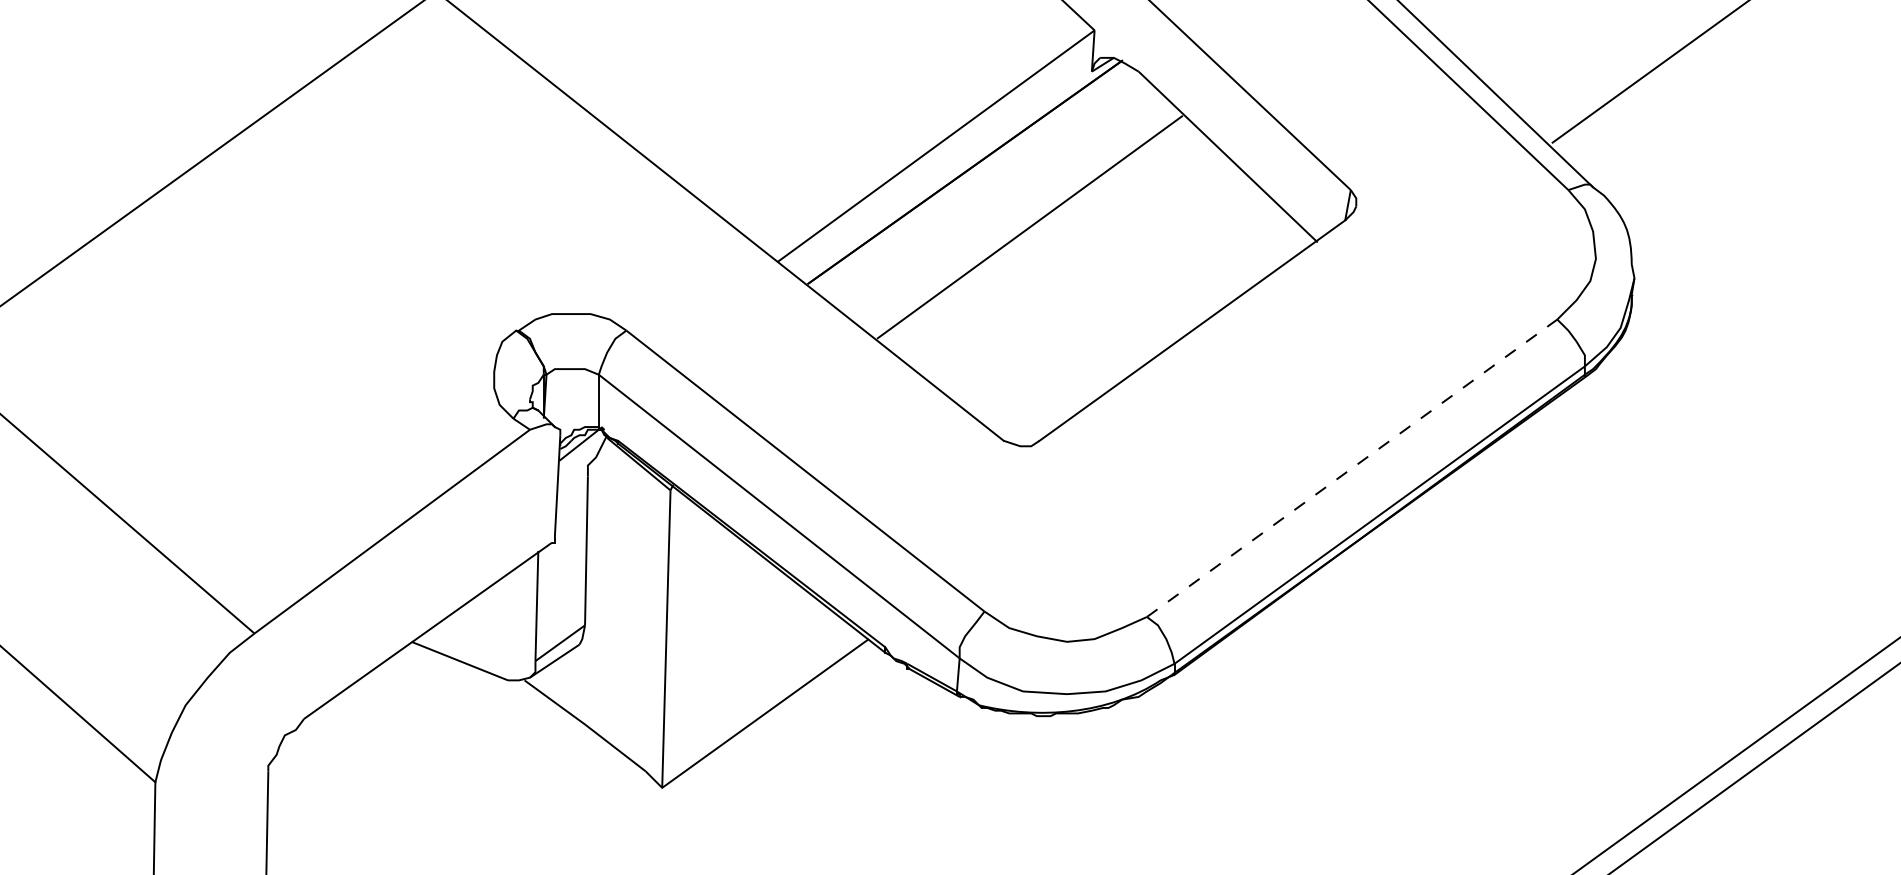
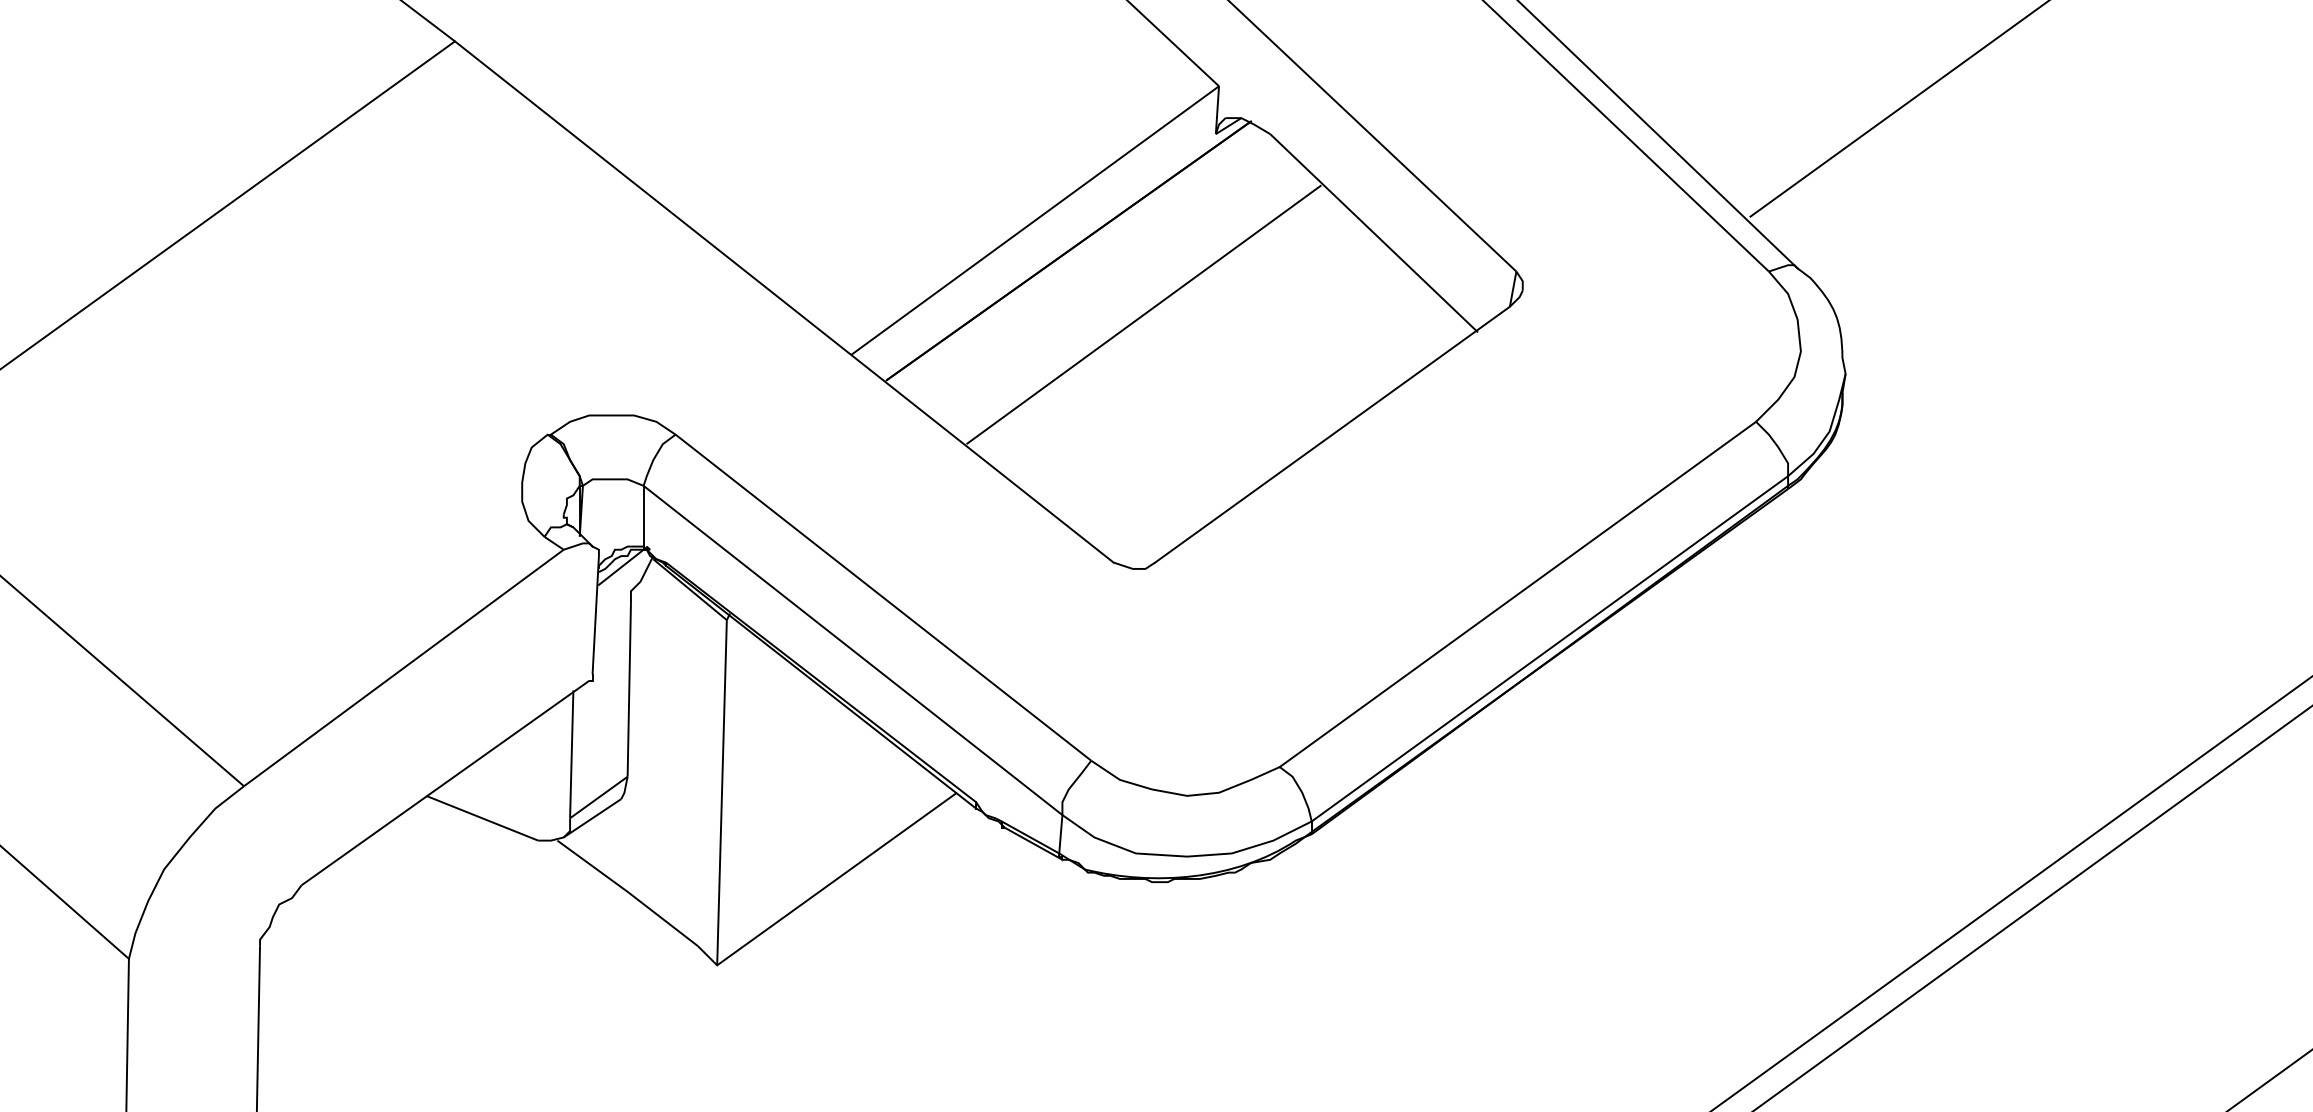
line: (1352, 468) -> (1518, 594), dashed -> solid

